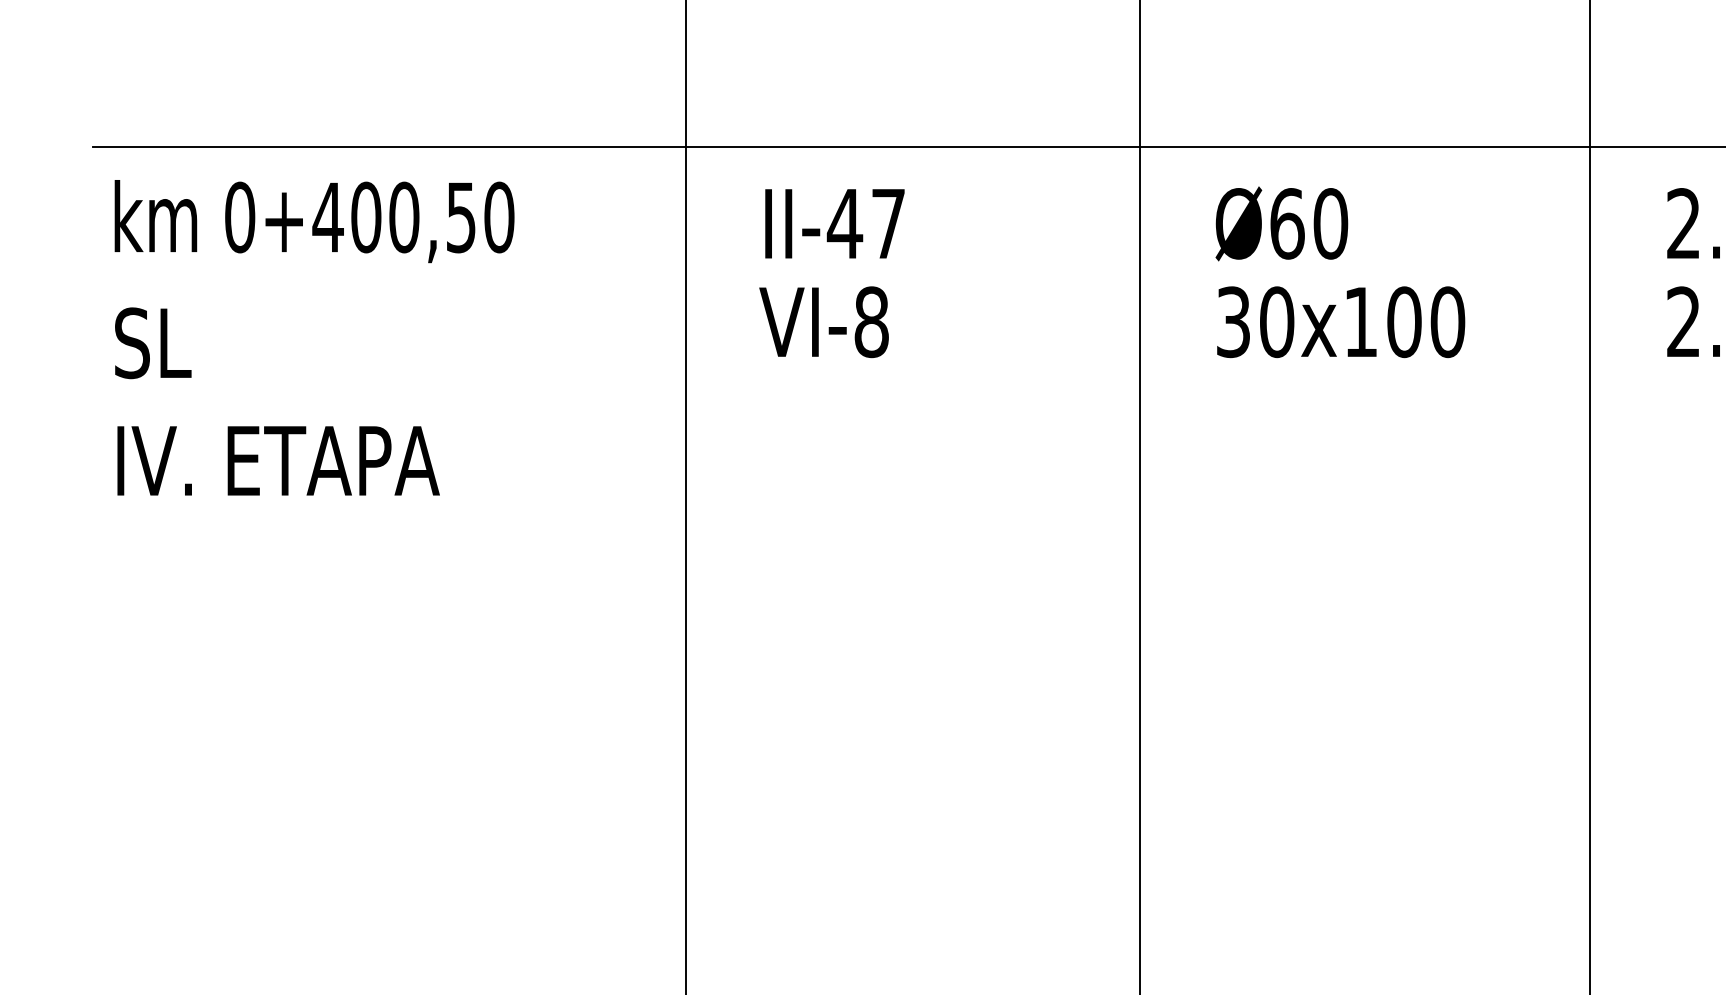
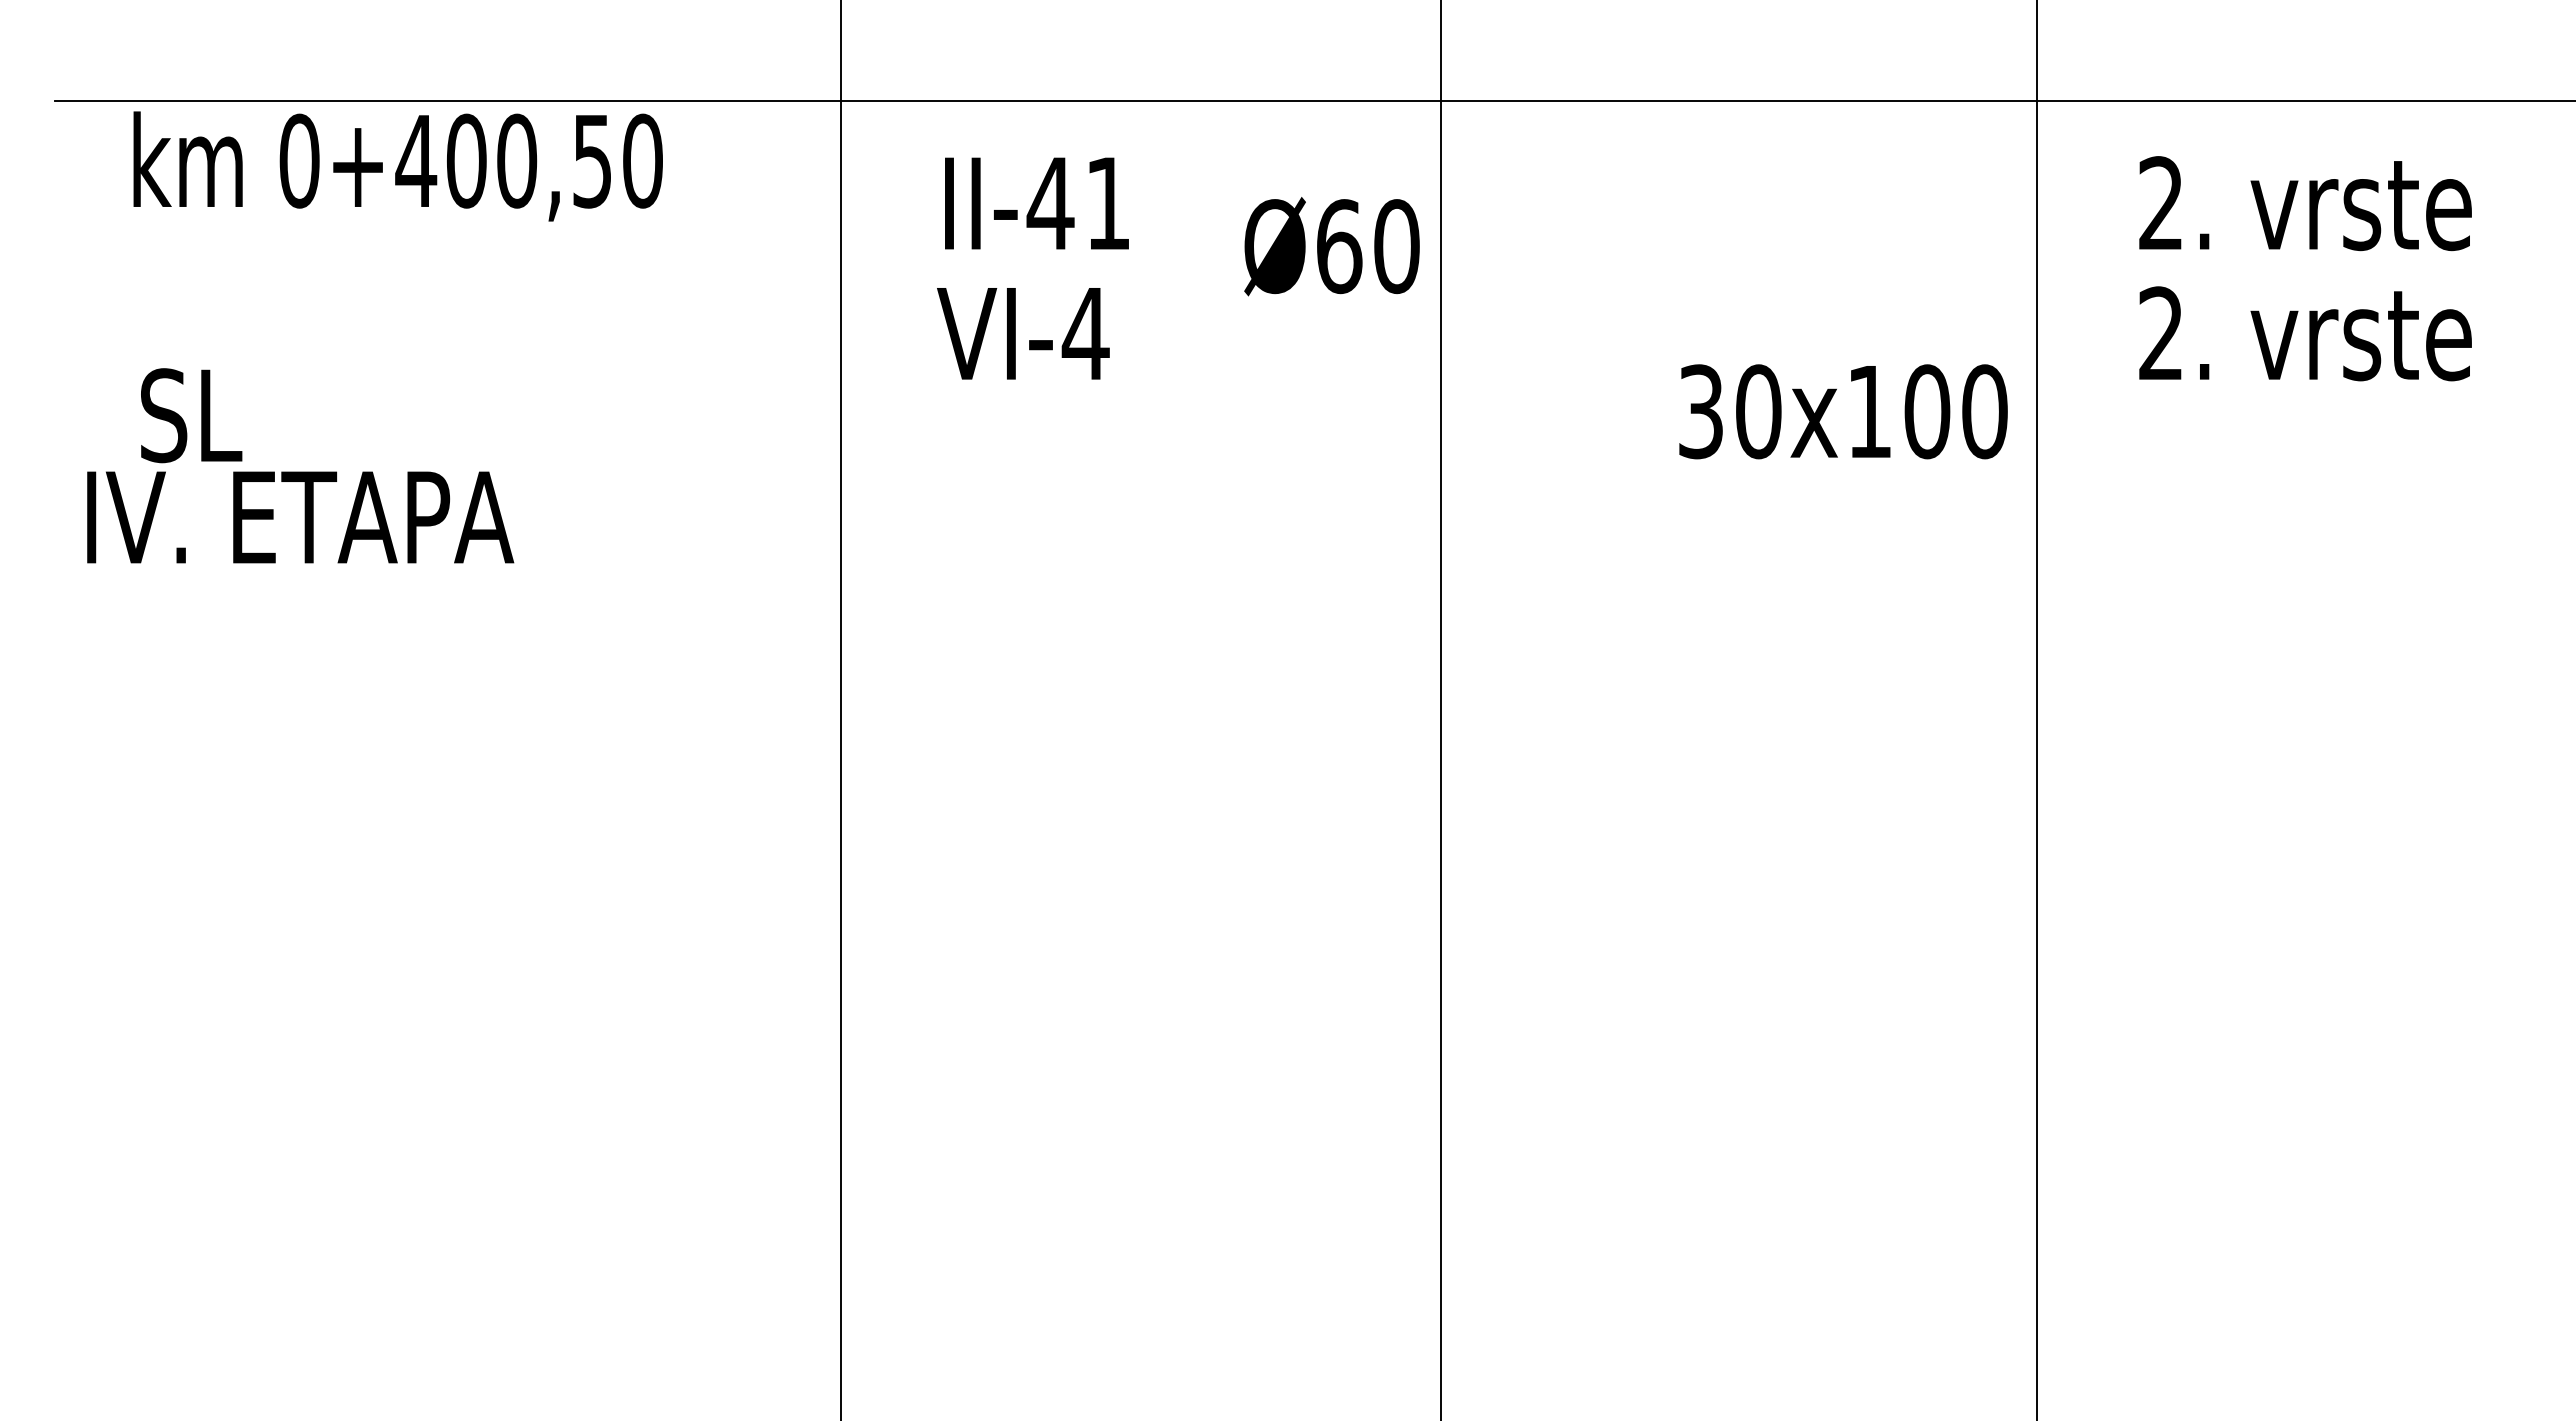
text: (314, 221) -> (397, 166), moved
text: (888, 223) -> (1108, 203), II-47 -> II-41
text: (1281, 223) -> (1331, 246), moved
text: (871, 321) -> (1085, 333), VI-8 -> VI-4
text: (1341, 321) -> (1843, 411), moved
text: (153, 343) -> (191, 415), moved

